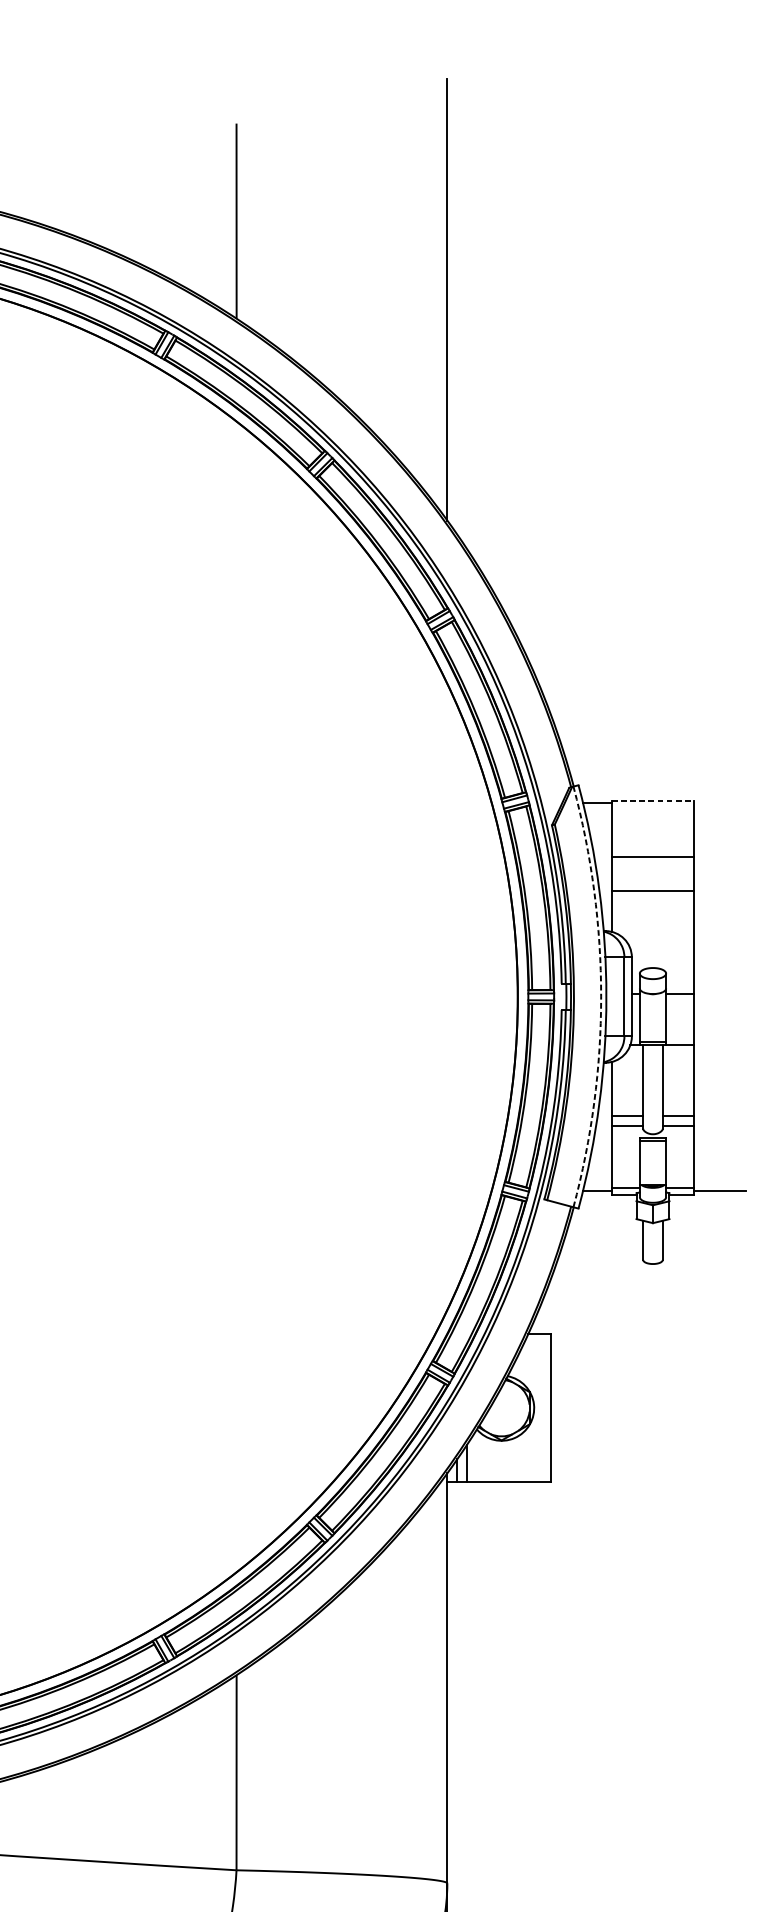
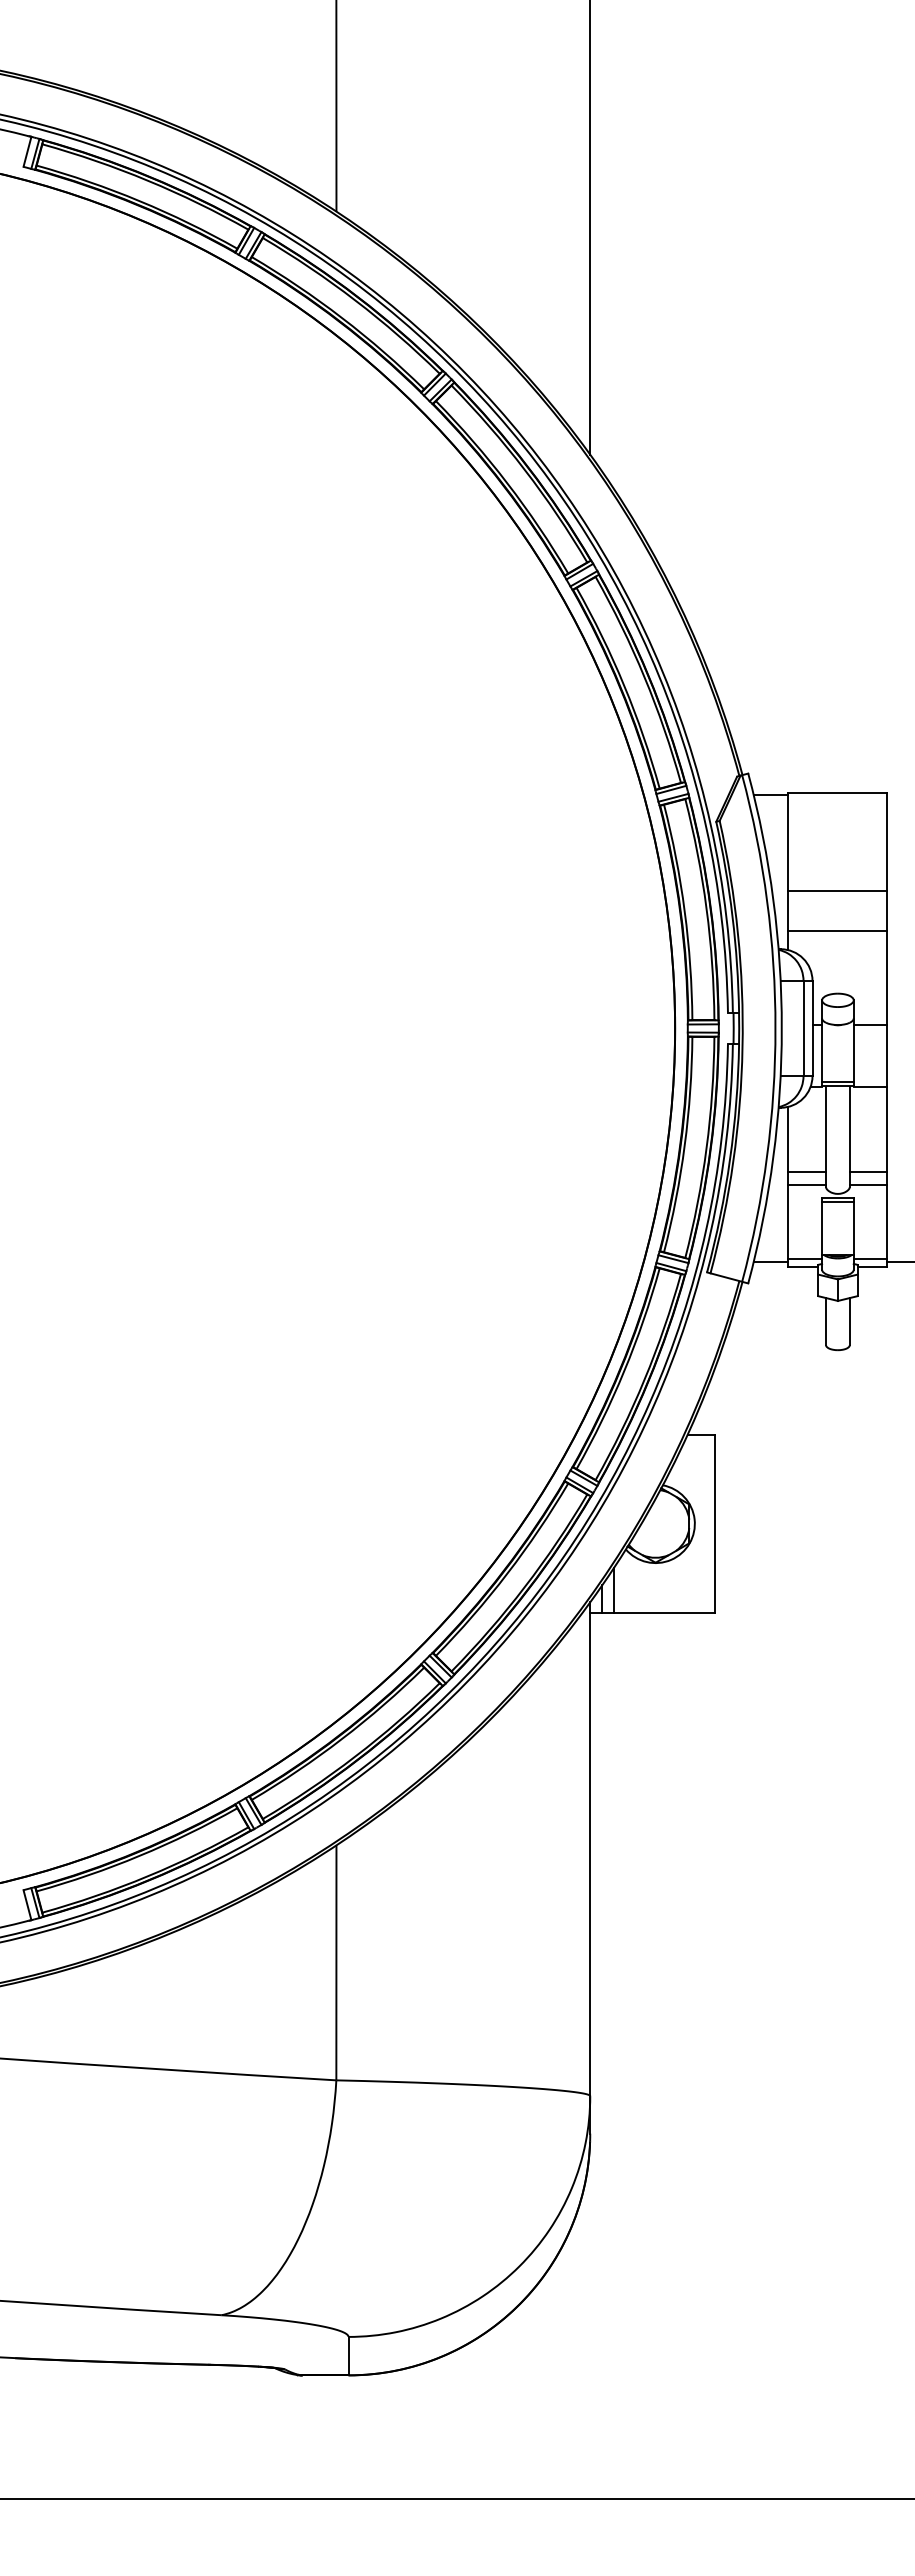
line: (652, 800) -> (837, 792), dashed -> solid
line: (652, 856) -> (837, 890), moved
line: (652, 891) -> (837, 931), moved
arc: (601, 996) -> (775, 1028), dashed -> solid

